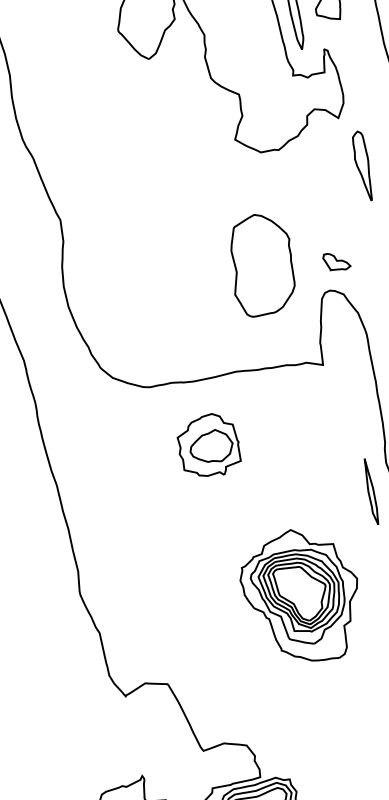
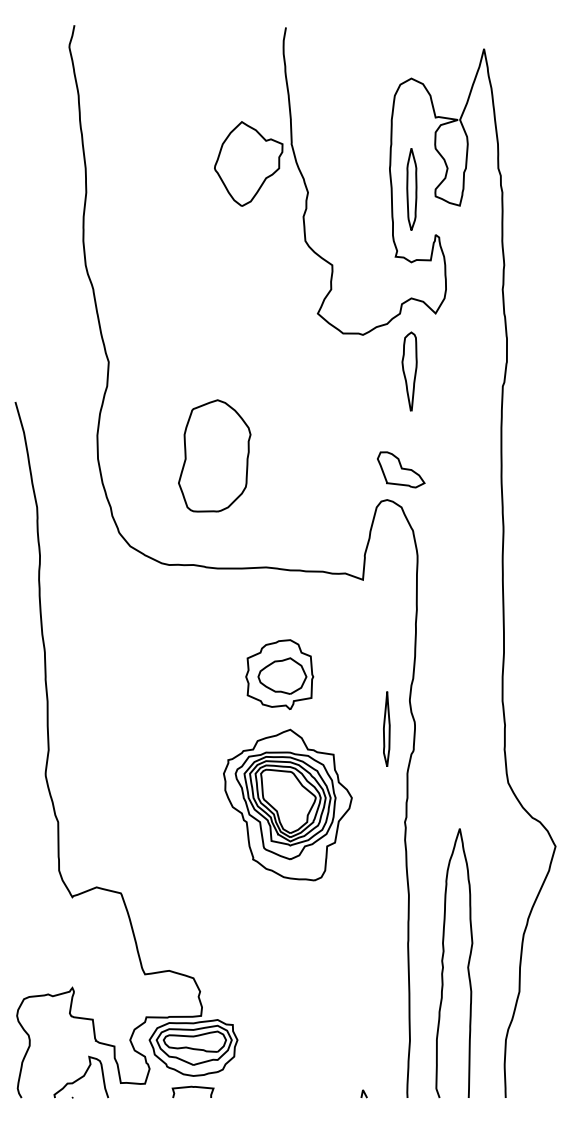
part: (362, 166) -> (409, 371), moved
part: (336, 261) -> (401, 469), size x1.67
part: (261, 264) -> (214, 455), moved
part: (208, 446) -> (279, 674), moved
part: (301, 596) -> (287, 804), moved

